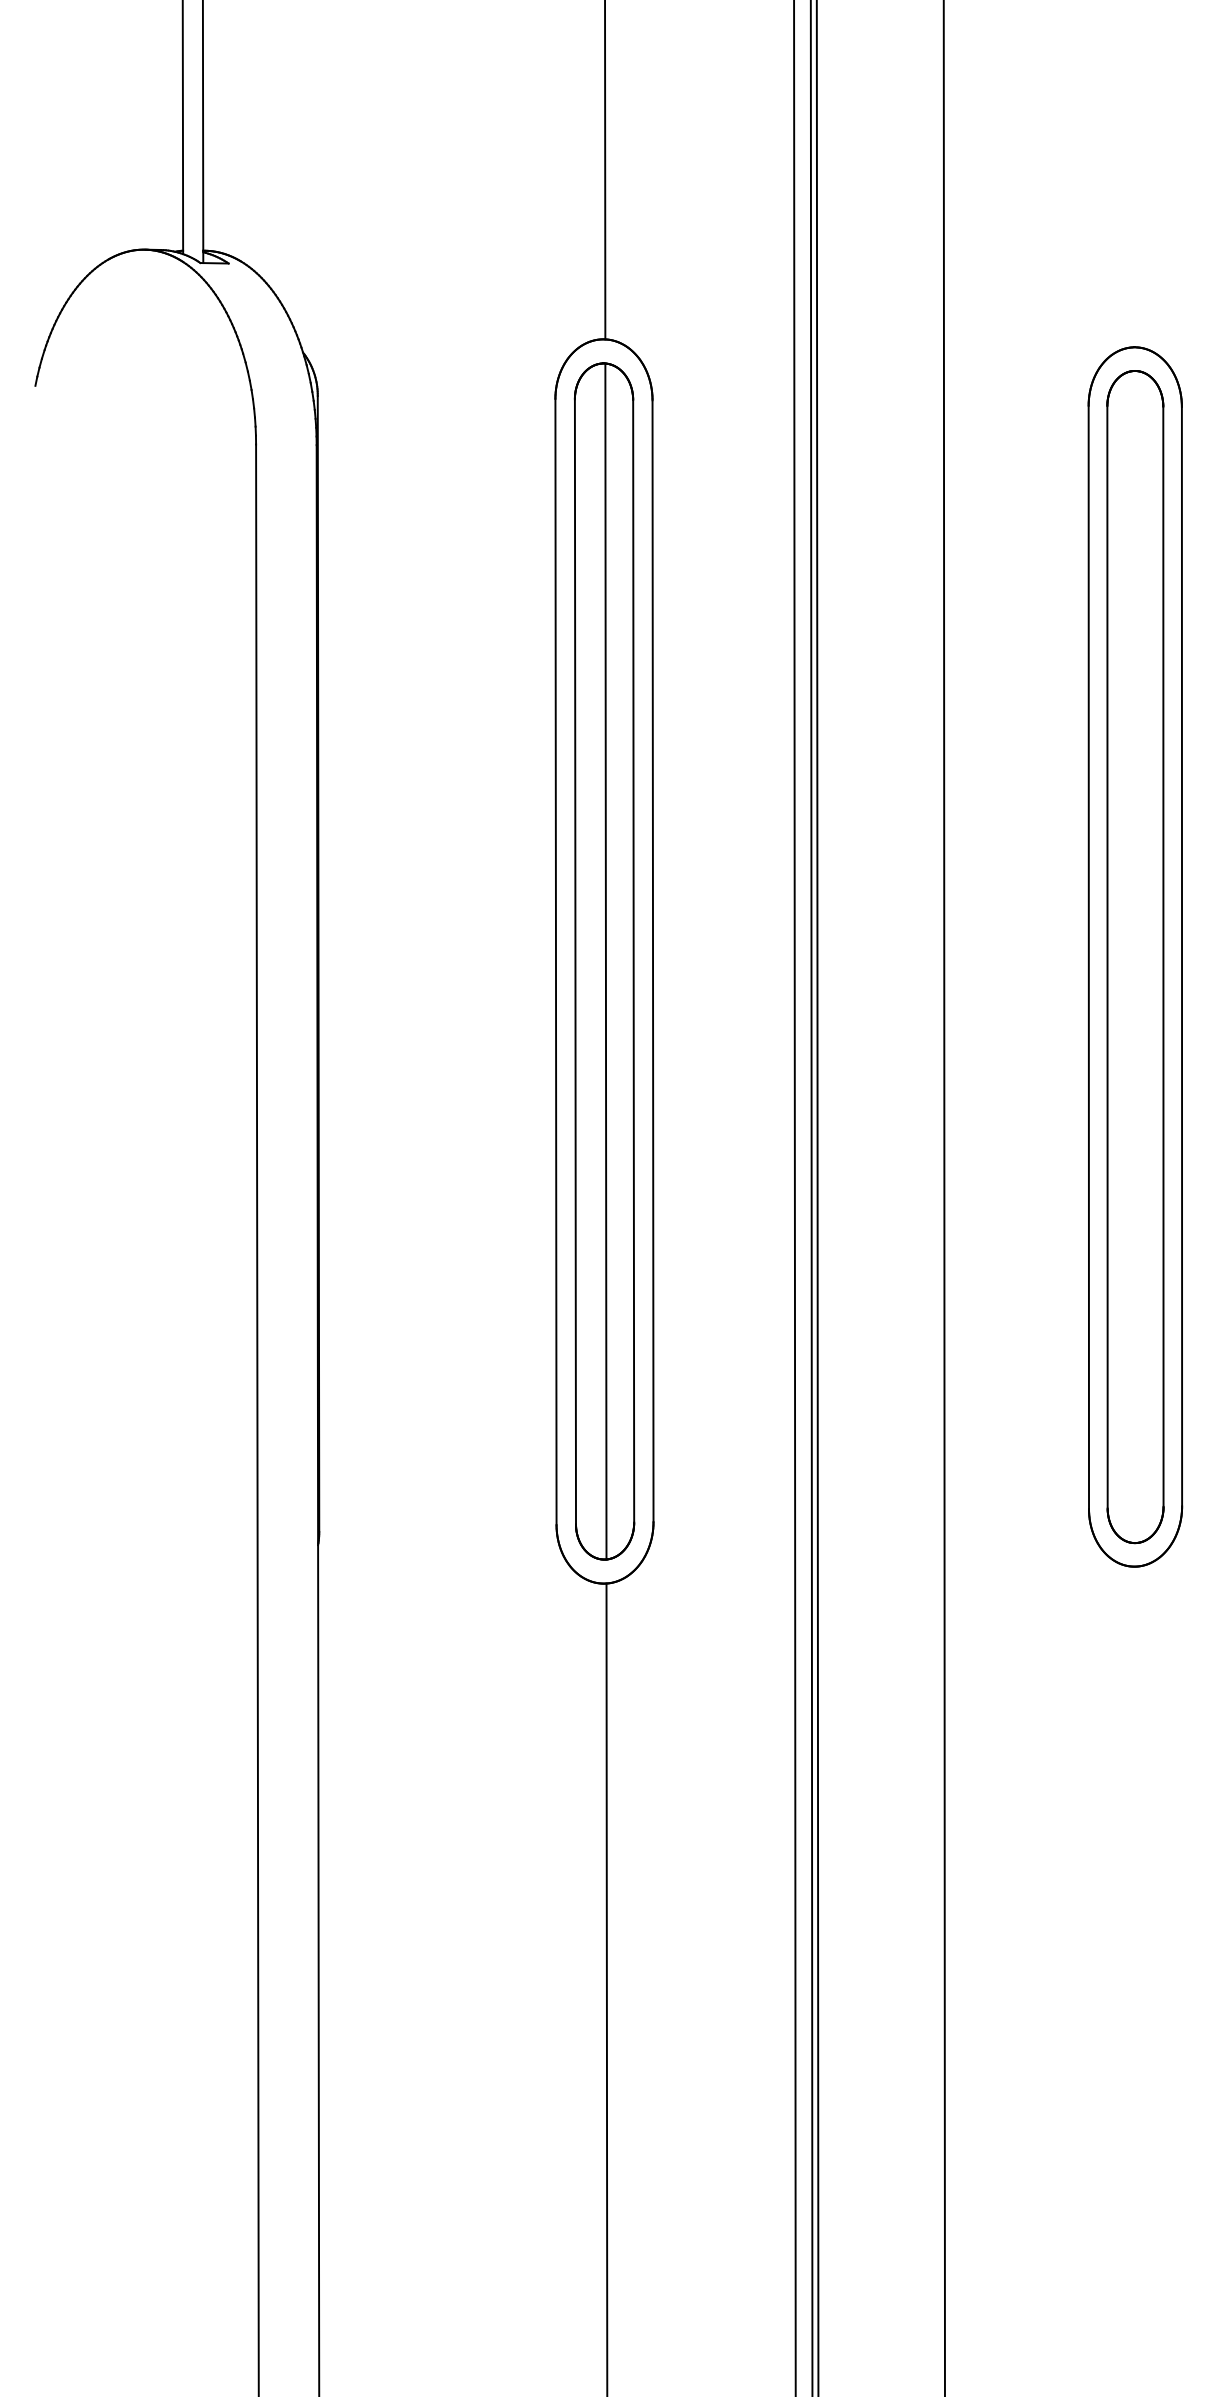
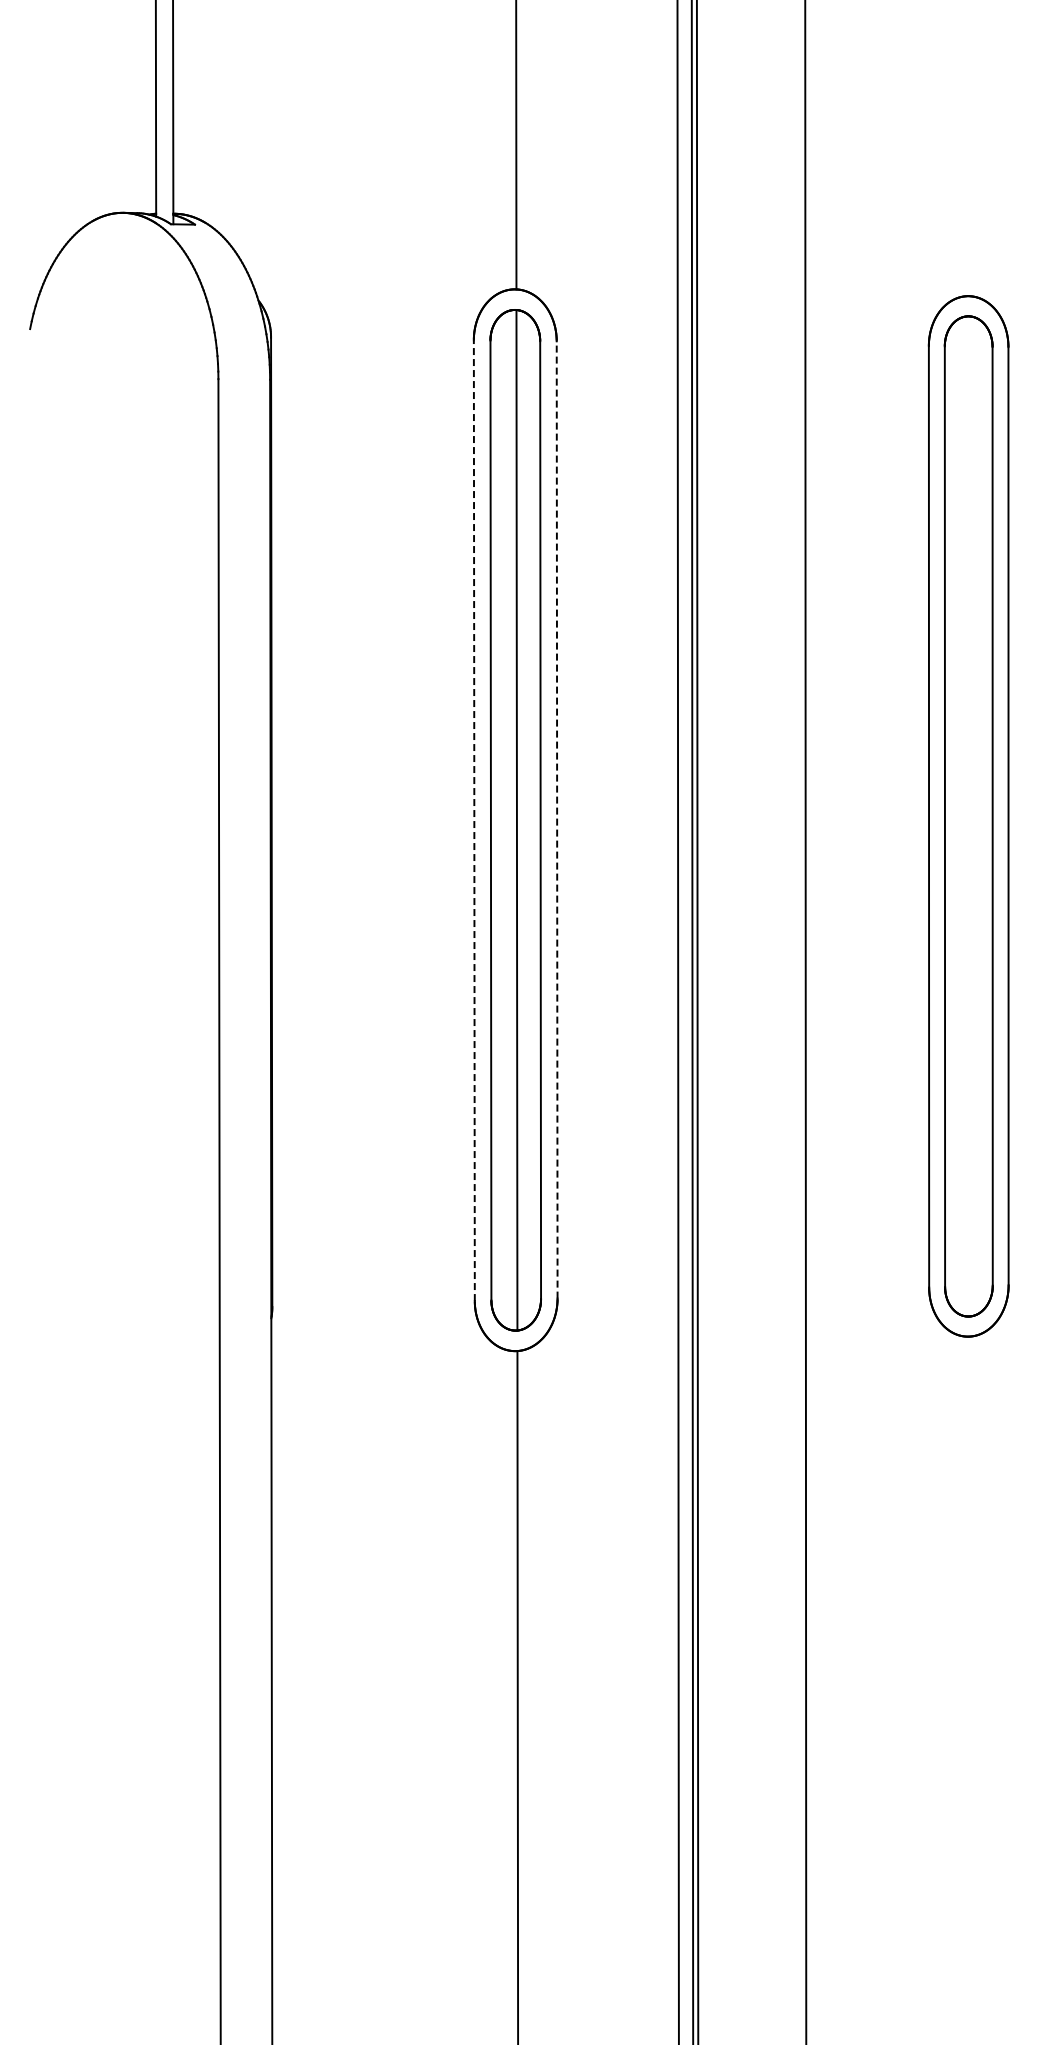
line: (653, 960) -> (557, 819), solid -> dashed
line: (556, 961) -> (474, 820), solid -> dashed

